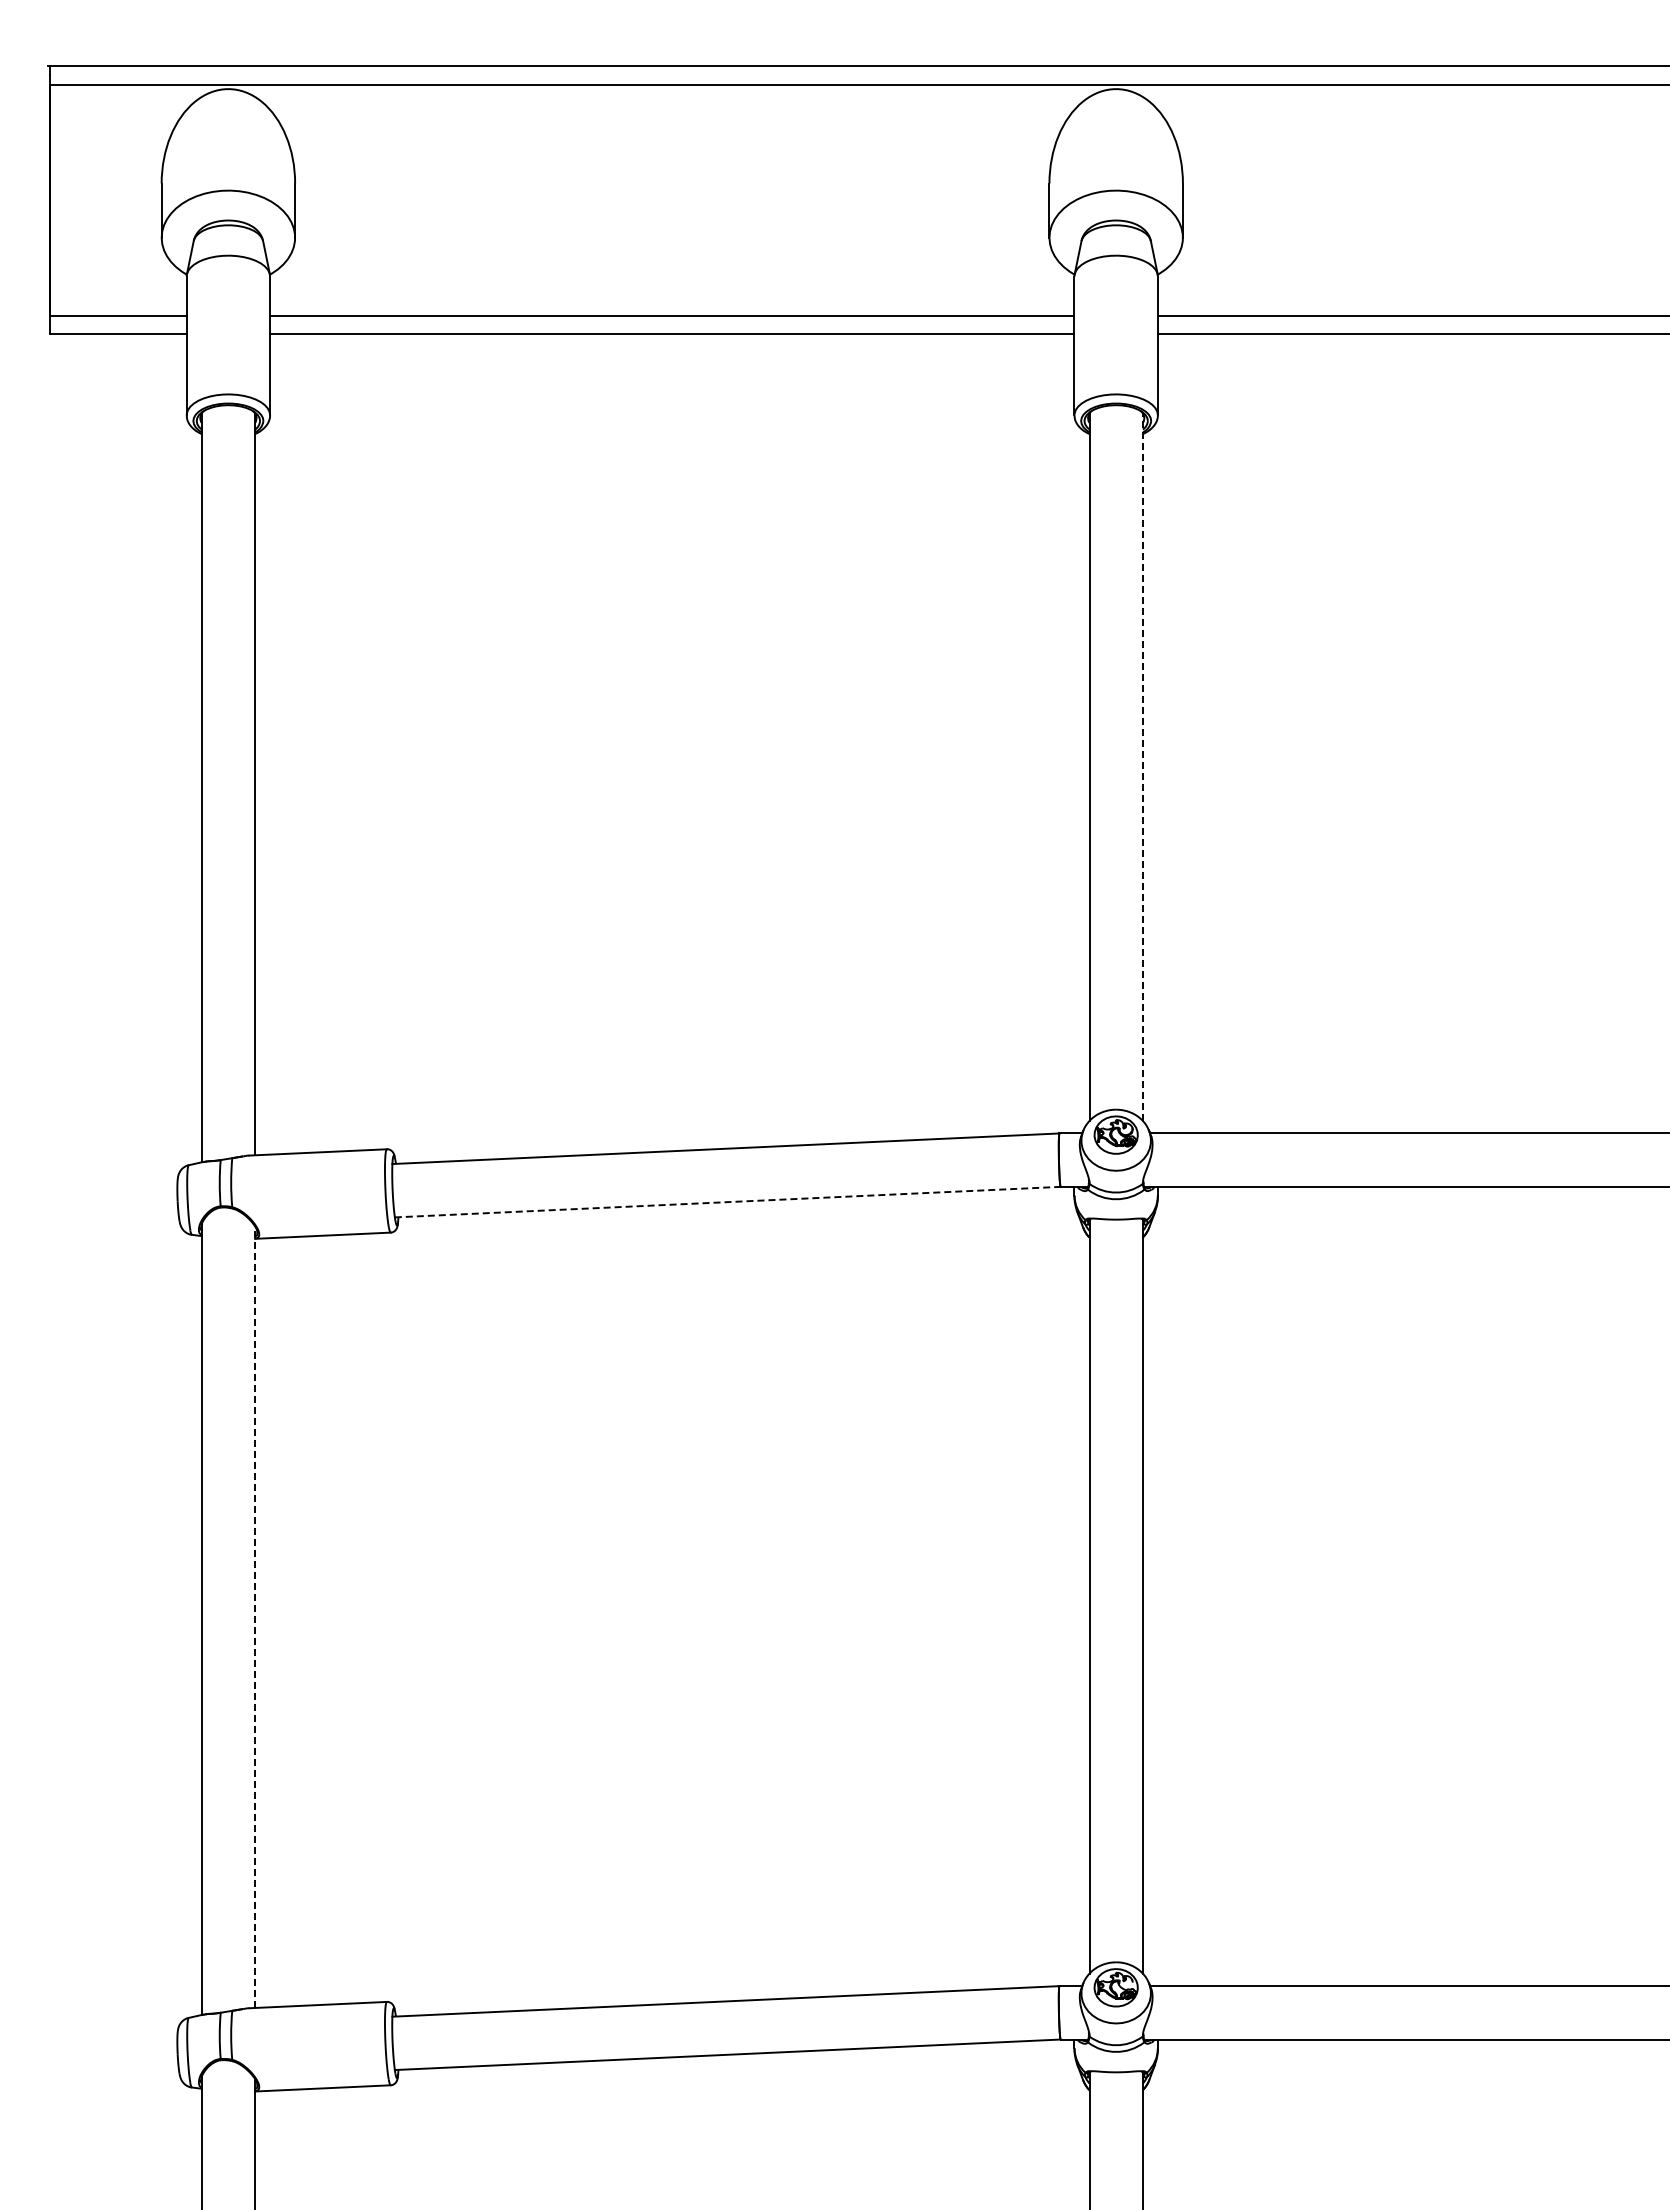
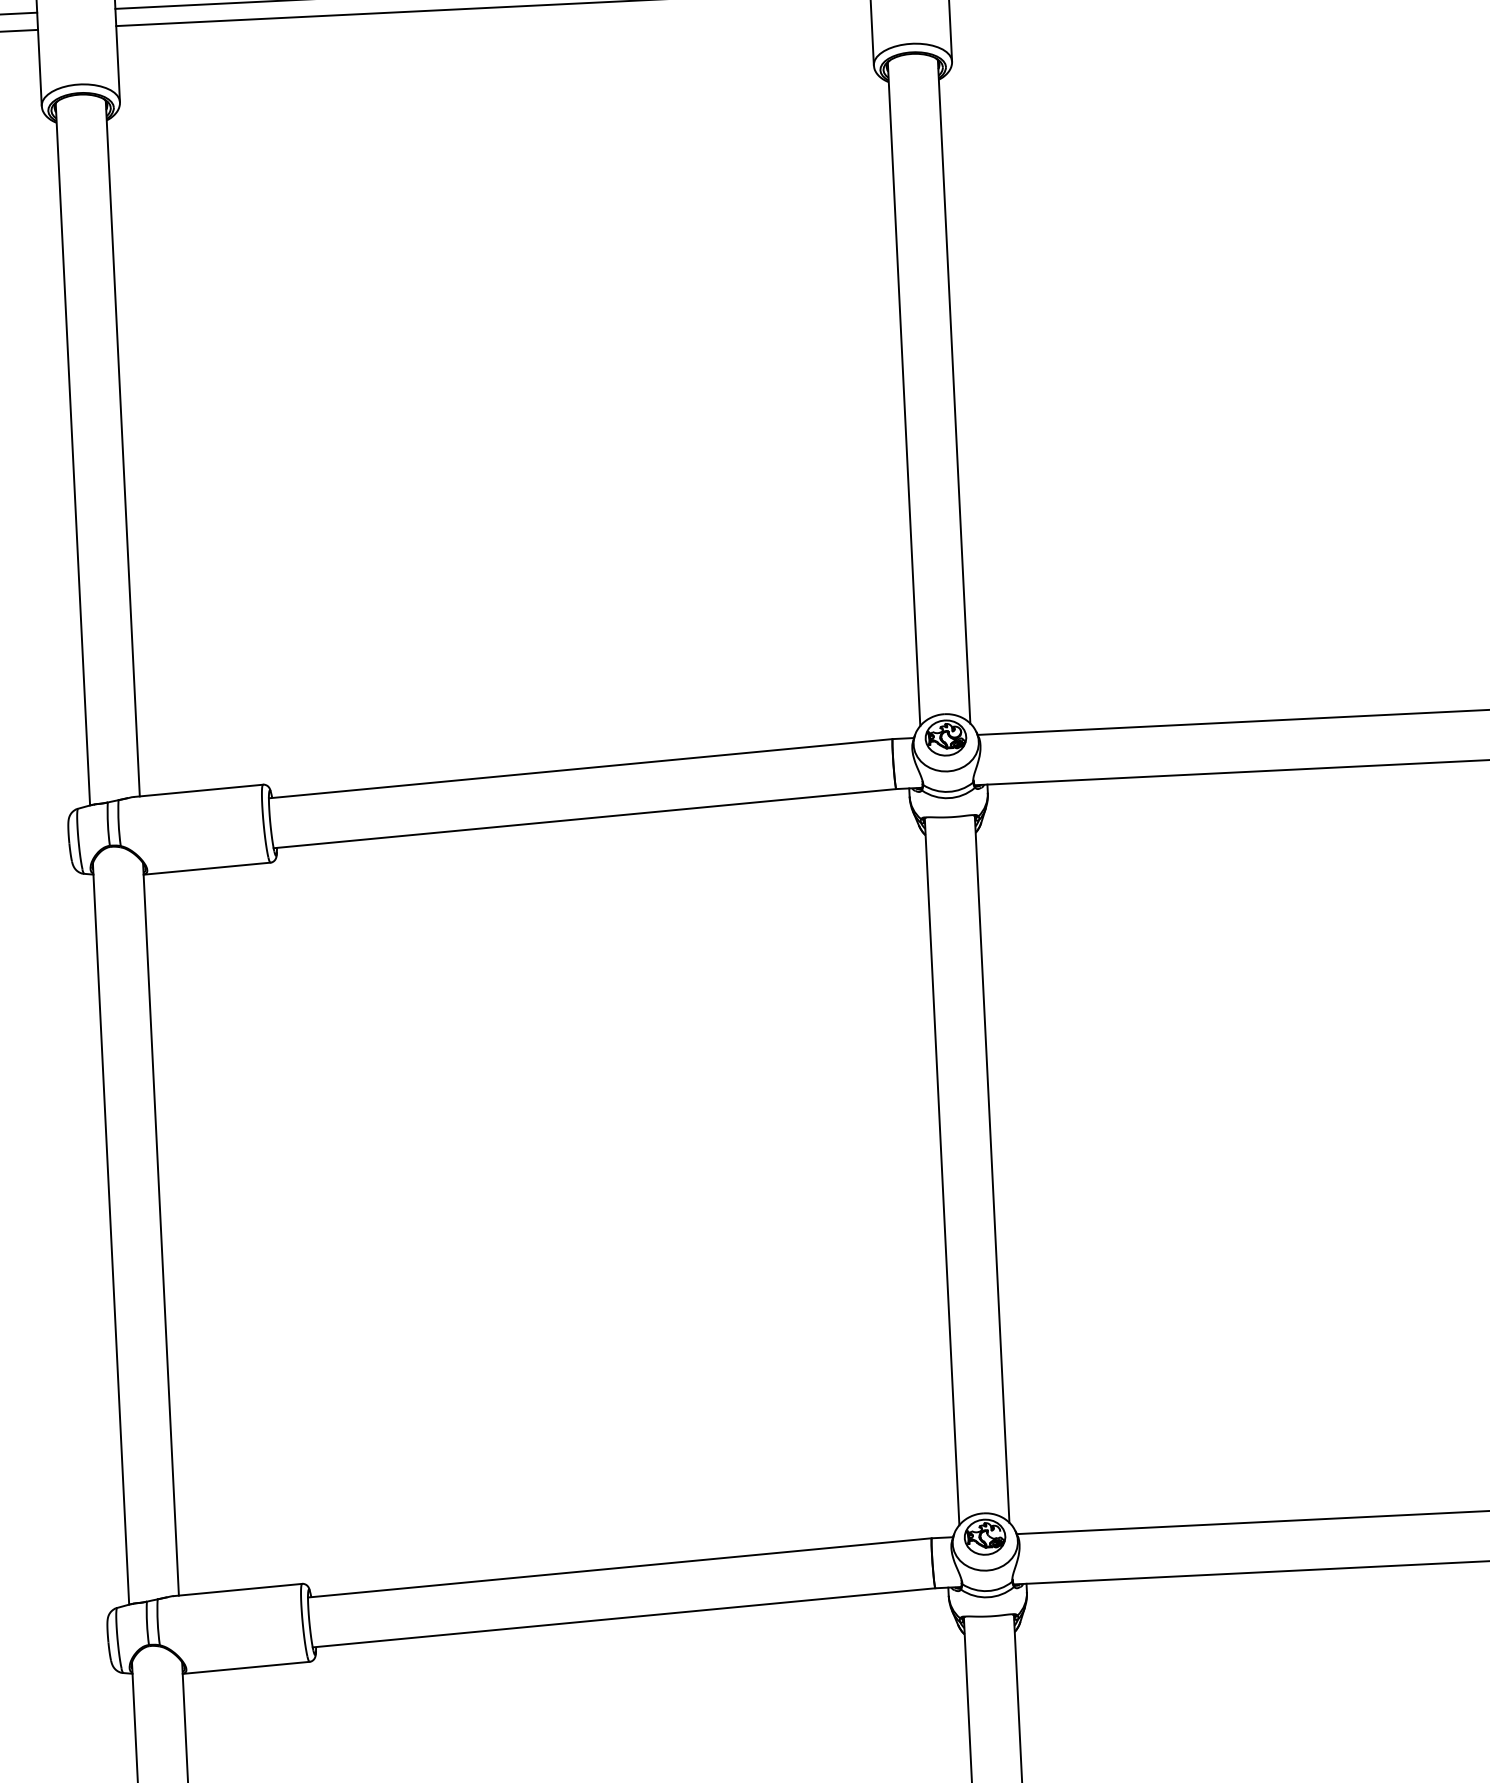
line: (1142, 767) -> (953, 392), dashed -> solid
line: (728, 1202) -> (585, 818), dashed -> solid
line: (255, 1617) -> (161, 1229), dashed -> solid

